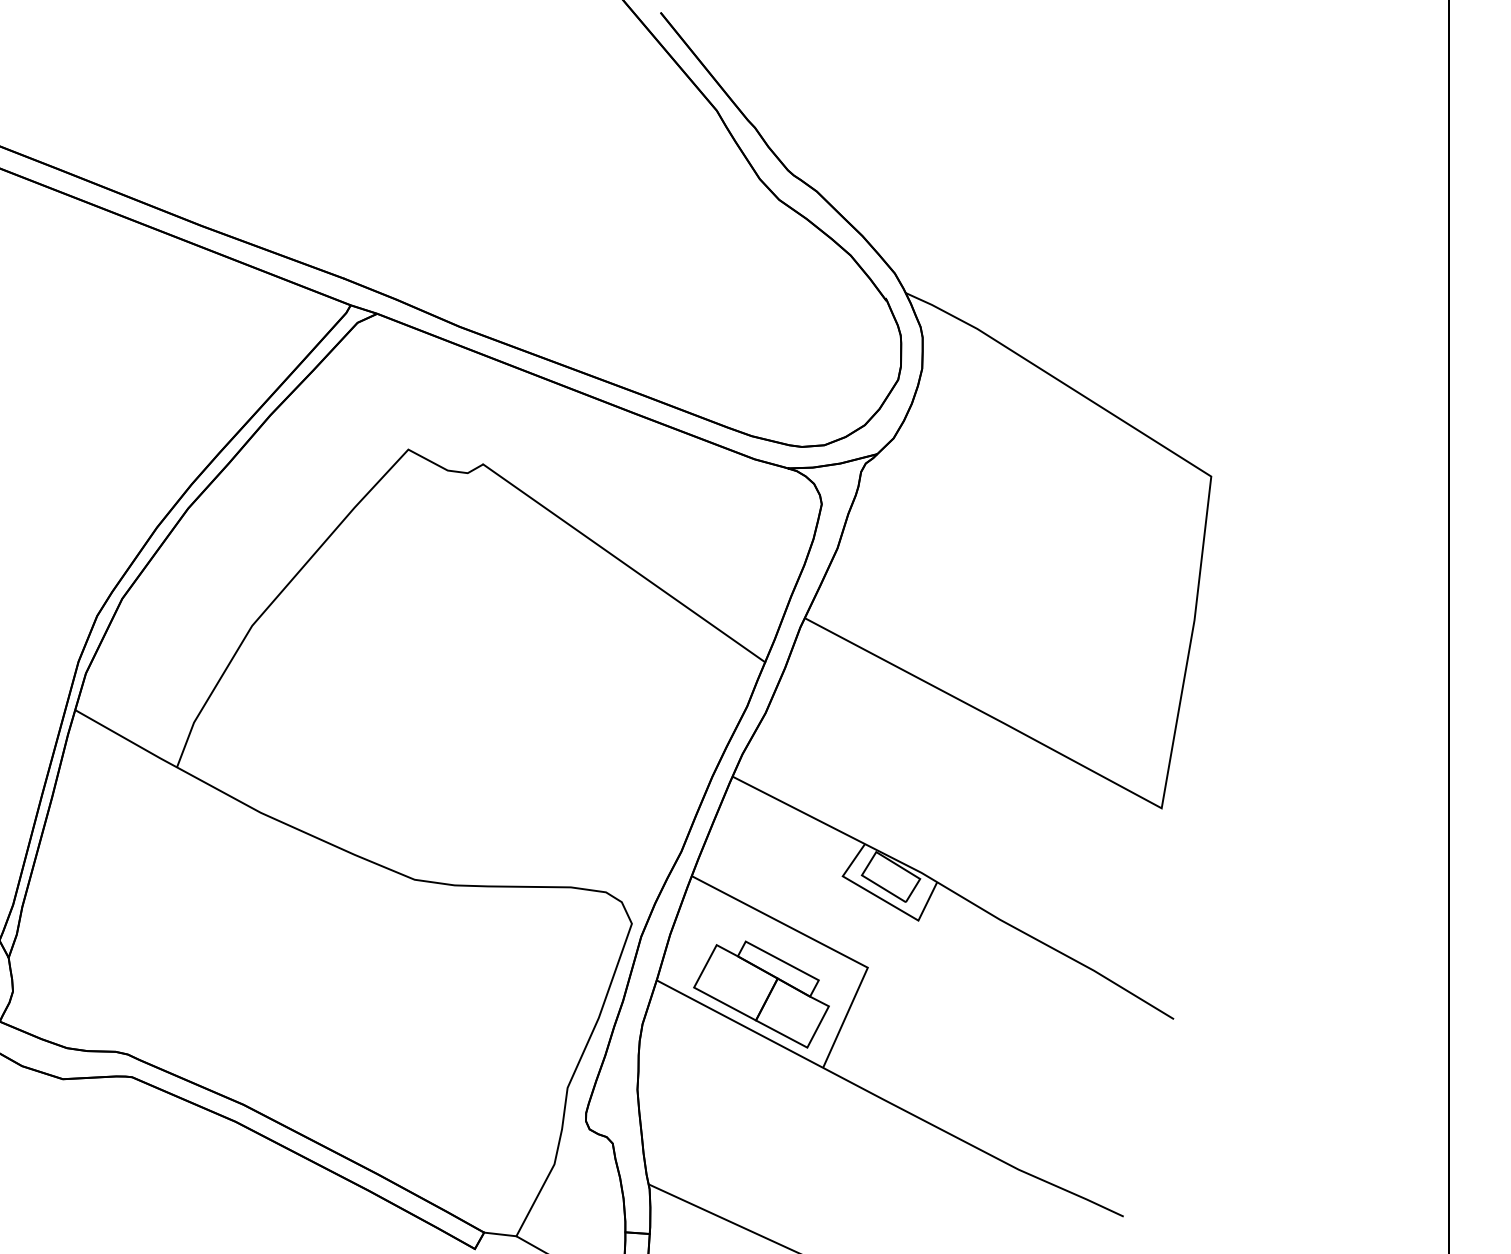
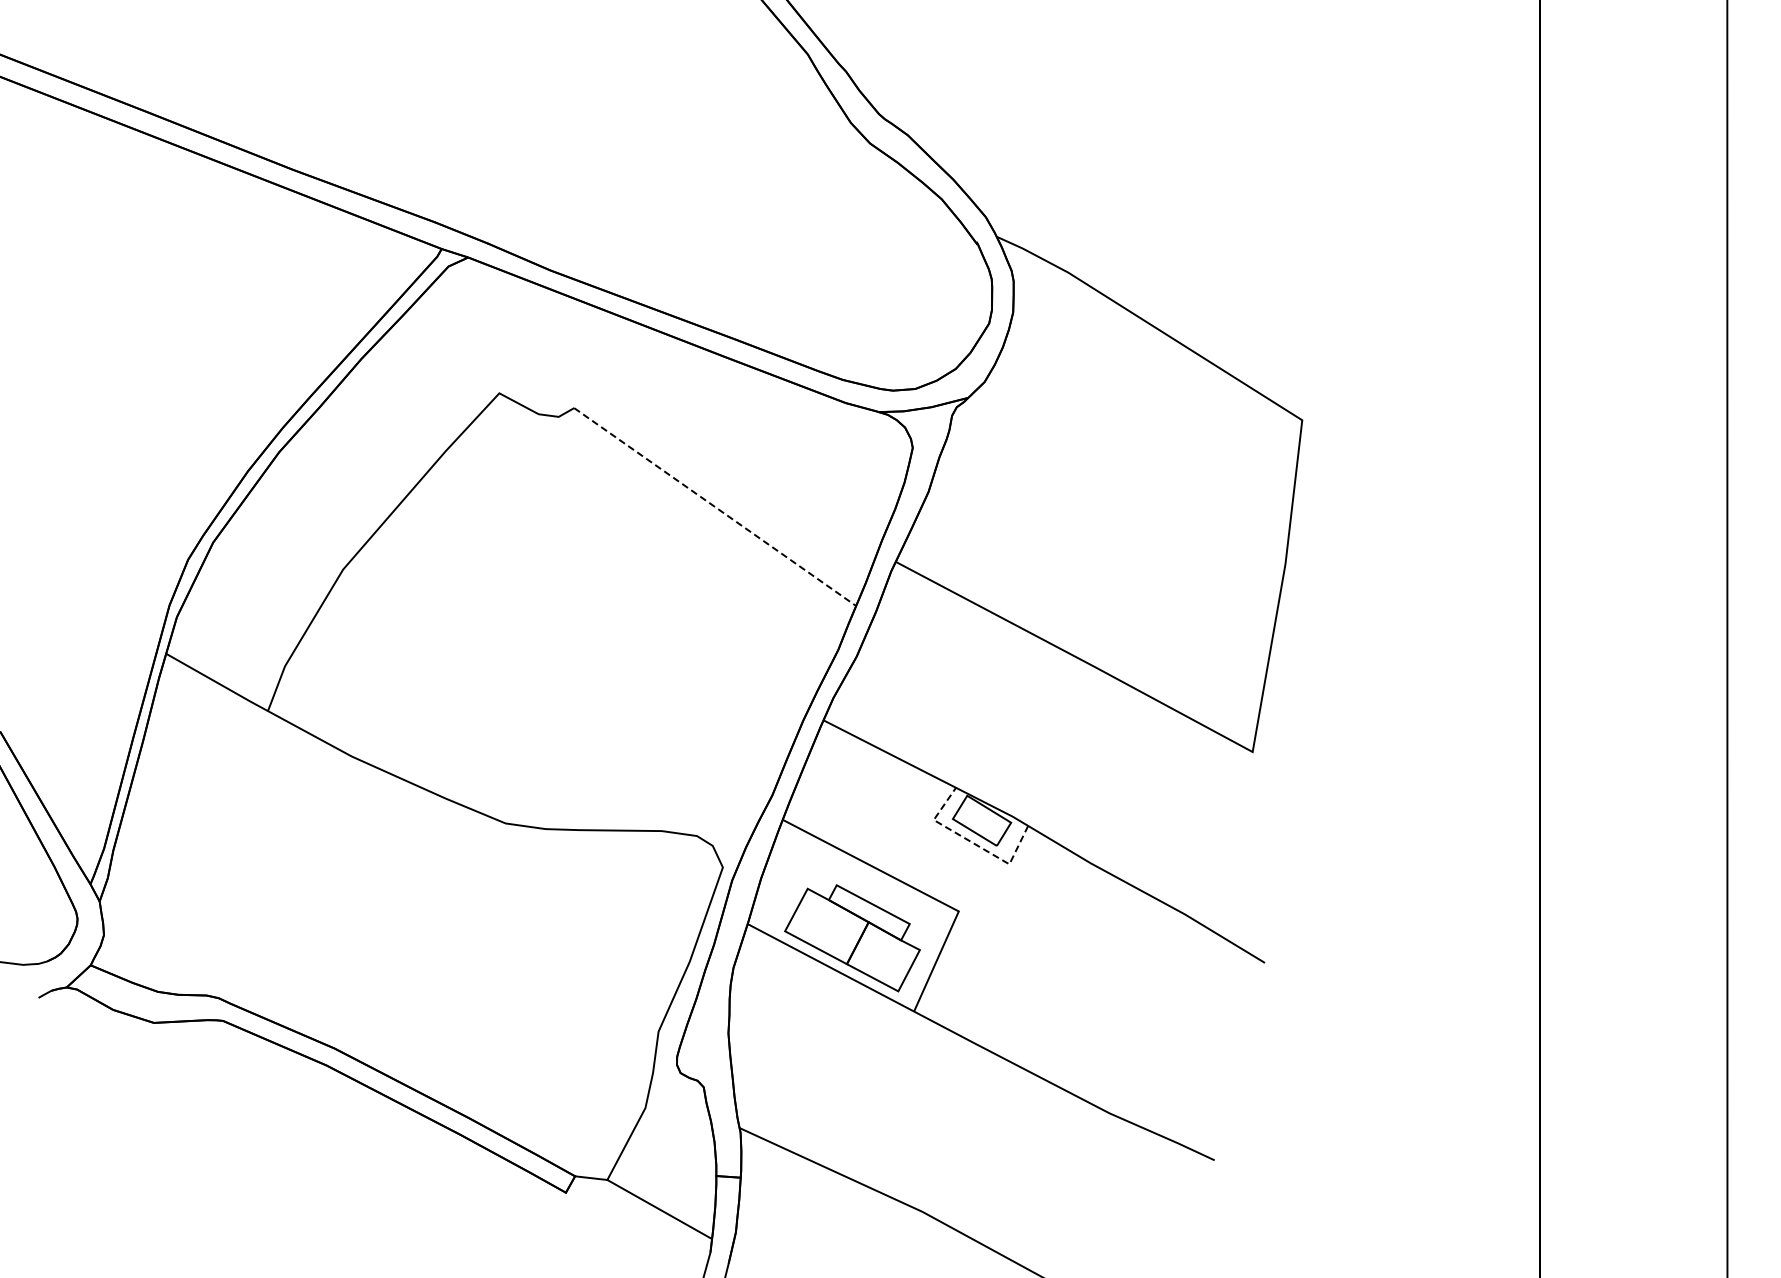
line: (624, 563) -> (715, 507), solid -> dashed
line: (881, 898) -> (972, 842), solid -> dashed

